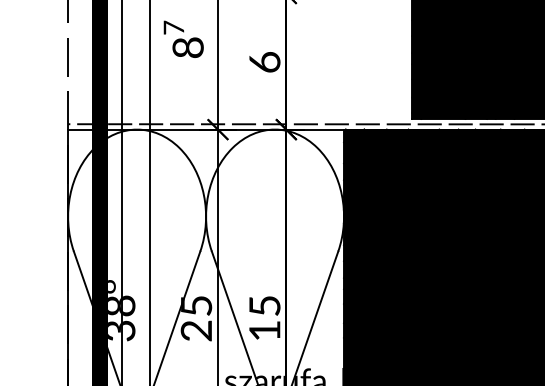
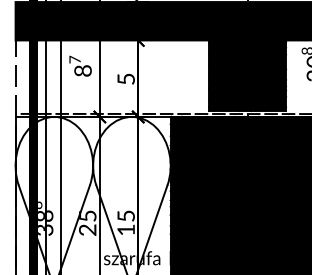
text: (263, 61) -> (125, 78), 6 -> 5

